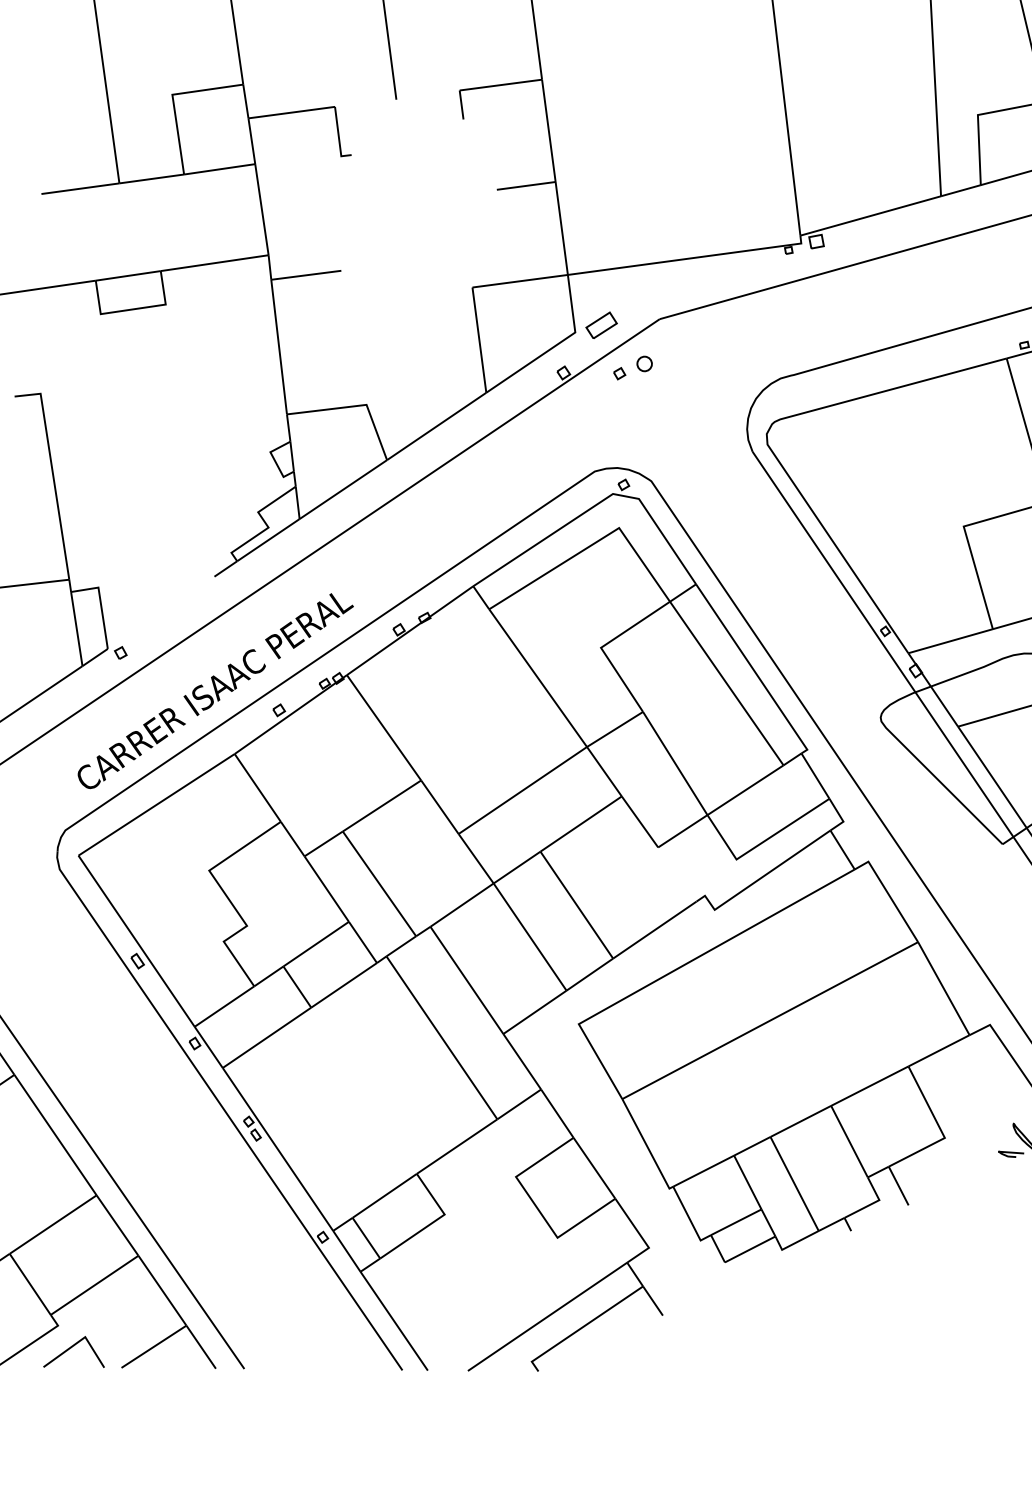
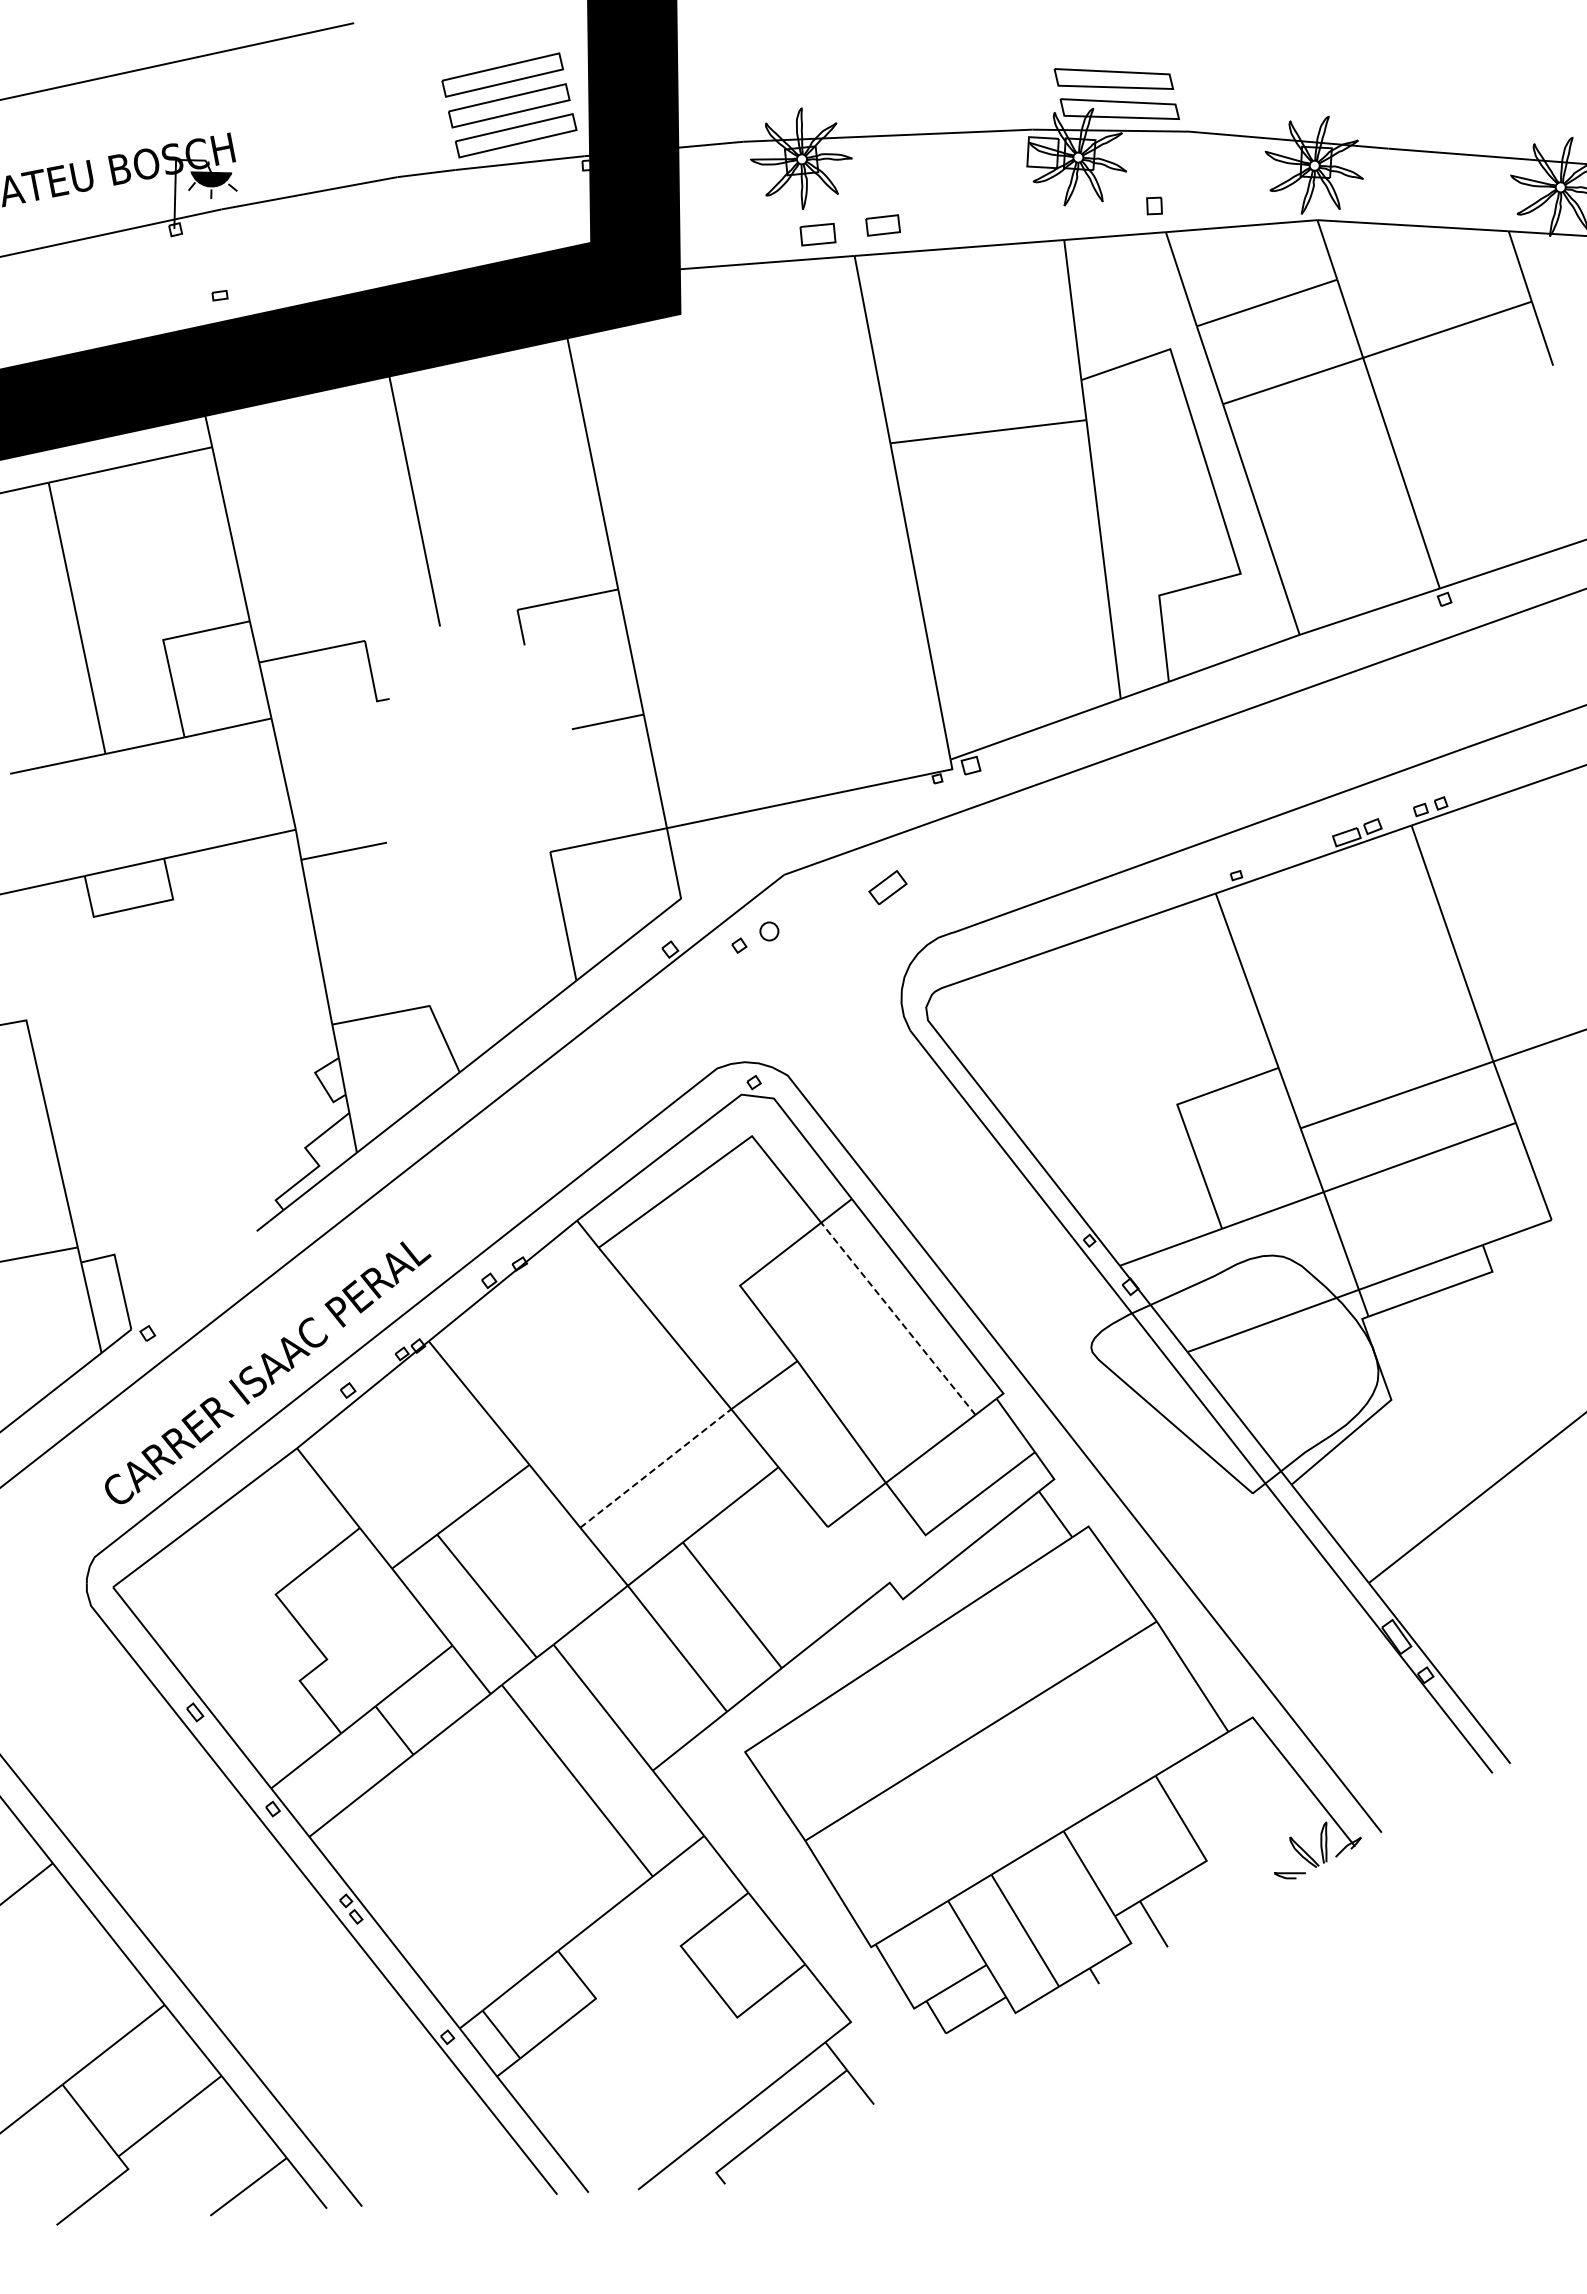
part: (601, 325) -> (887, 887), moved
line: (726, 683) -> (898, 1318), solid -> dashed
line: (522, 790) -> (655, 1468), solid -> dashed
line: (72, 1347) -> (147, 2195), removed

